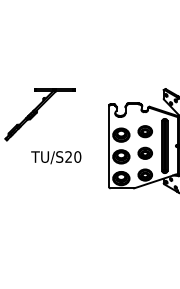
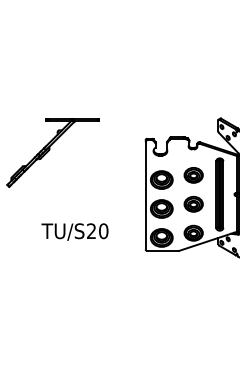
text: (55, 157) -> (74, 231), moved

